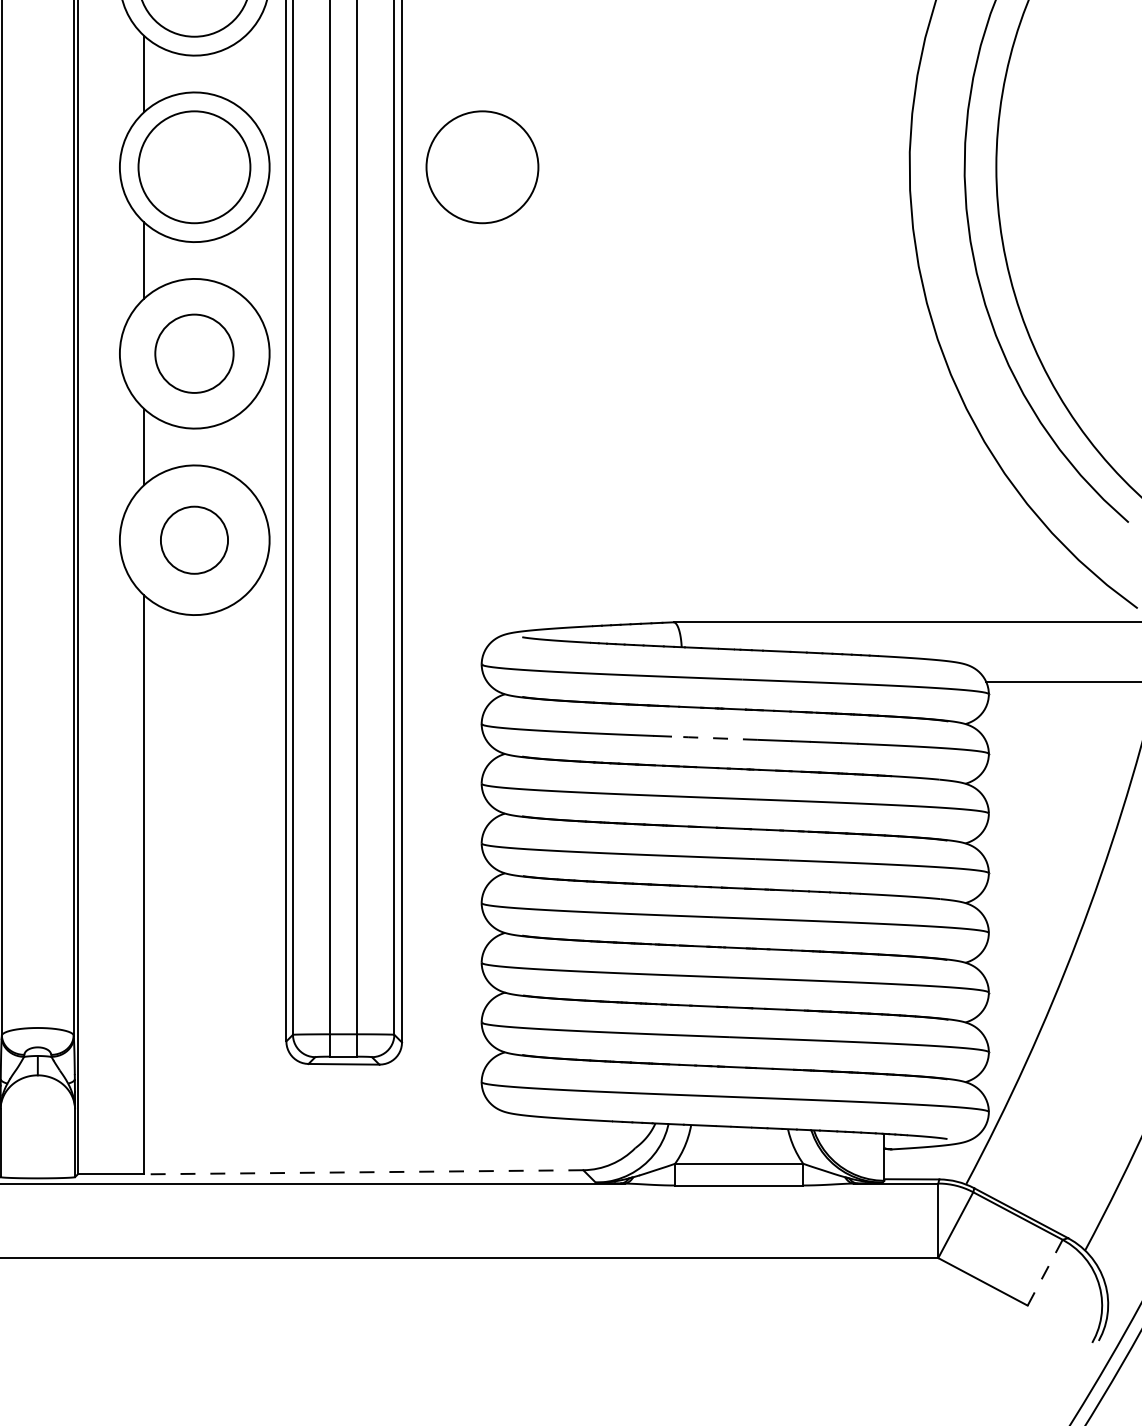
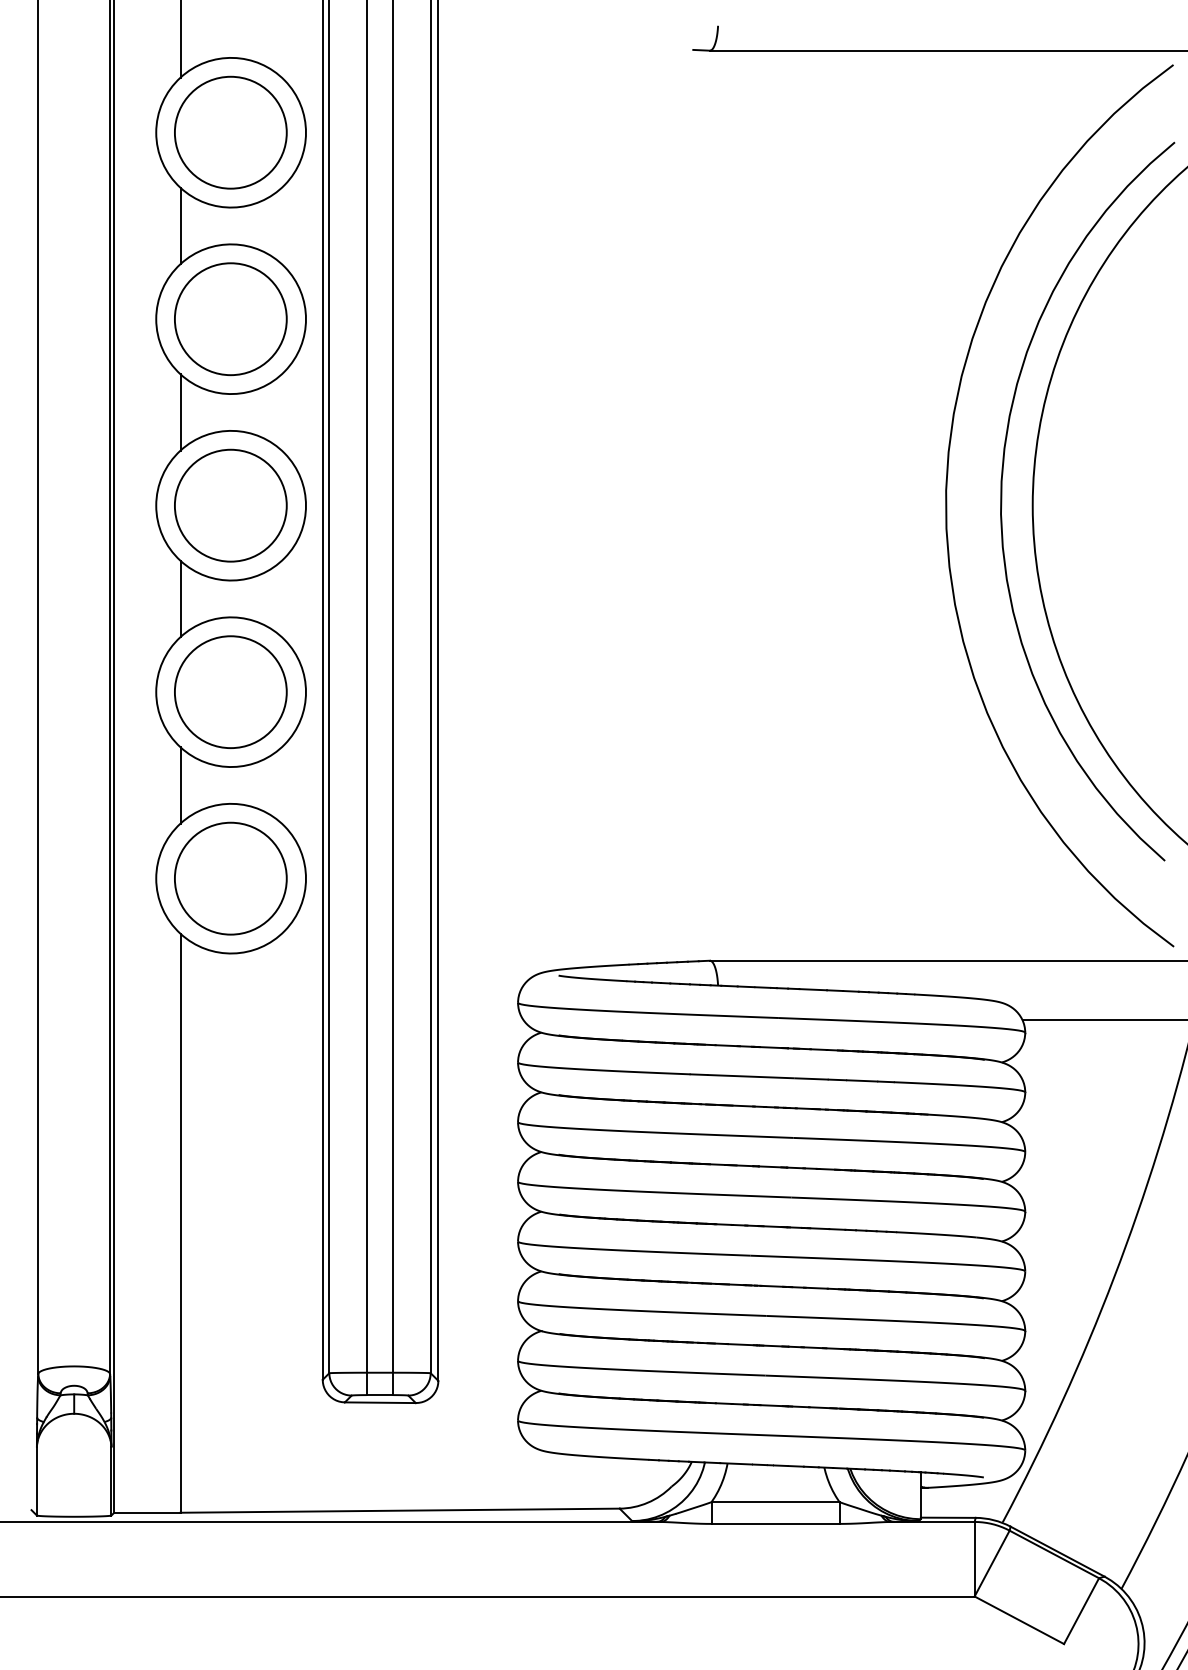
circle: (482, 167) -> (518, 505), removed
circle: (194, 354) -> (230, 692), size x1.43
circle: (194, 540) -> (230, 878), size x1.67
line: (712, 738) -> (748, 1076), dashed -> solid
line: (364, 1172) -> (400, 1510), dashed -> solid
line: (1045, 1272) -> (1081, 1610), dashed -> solid

